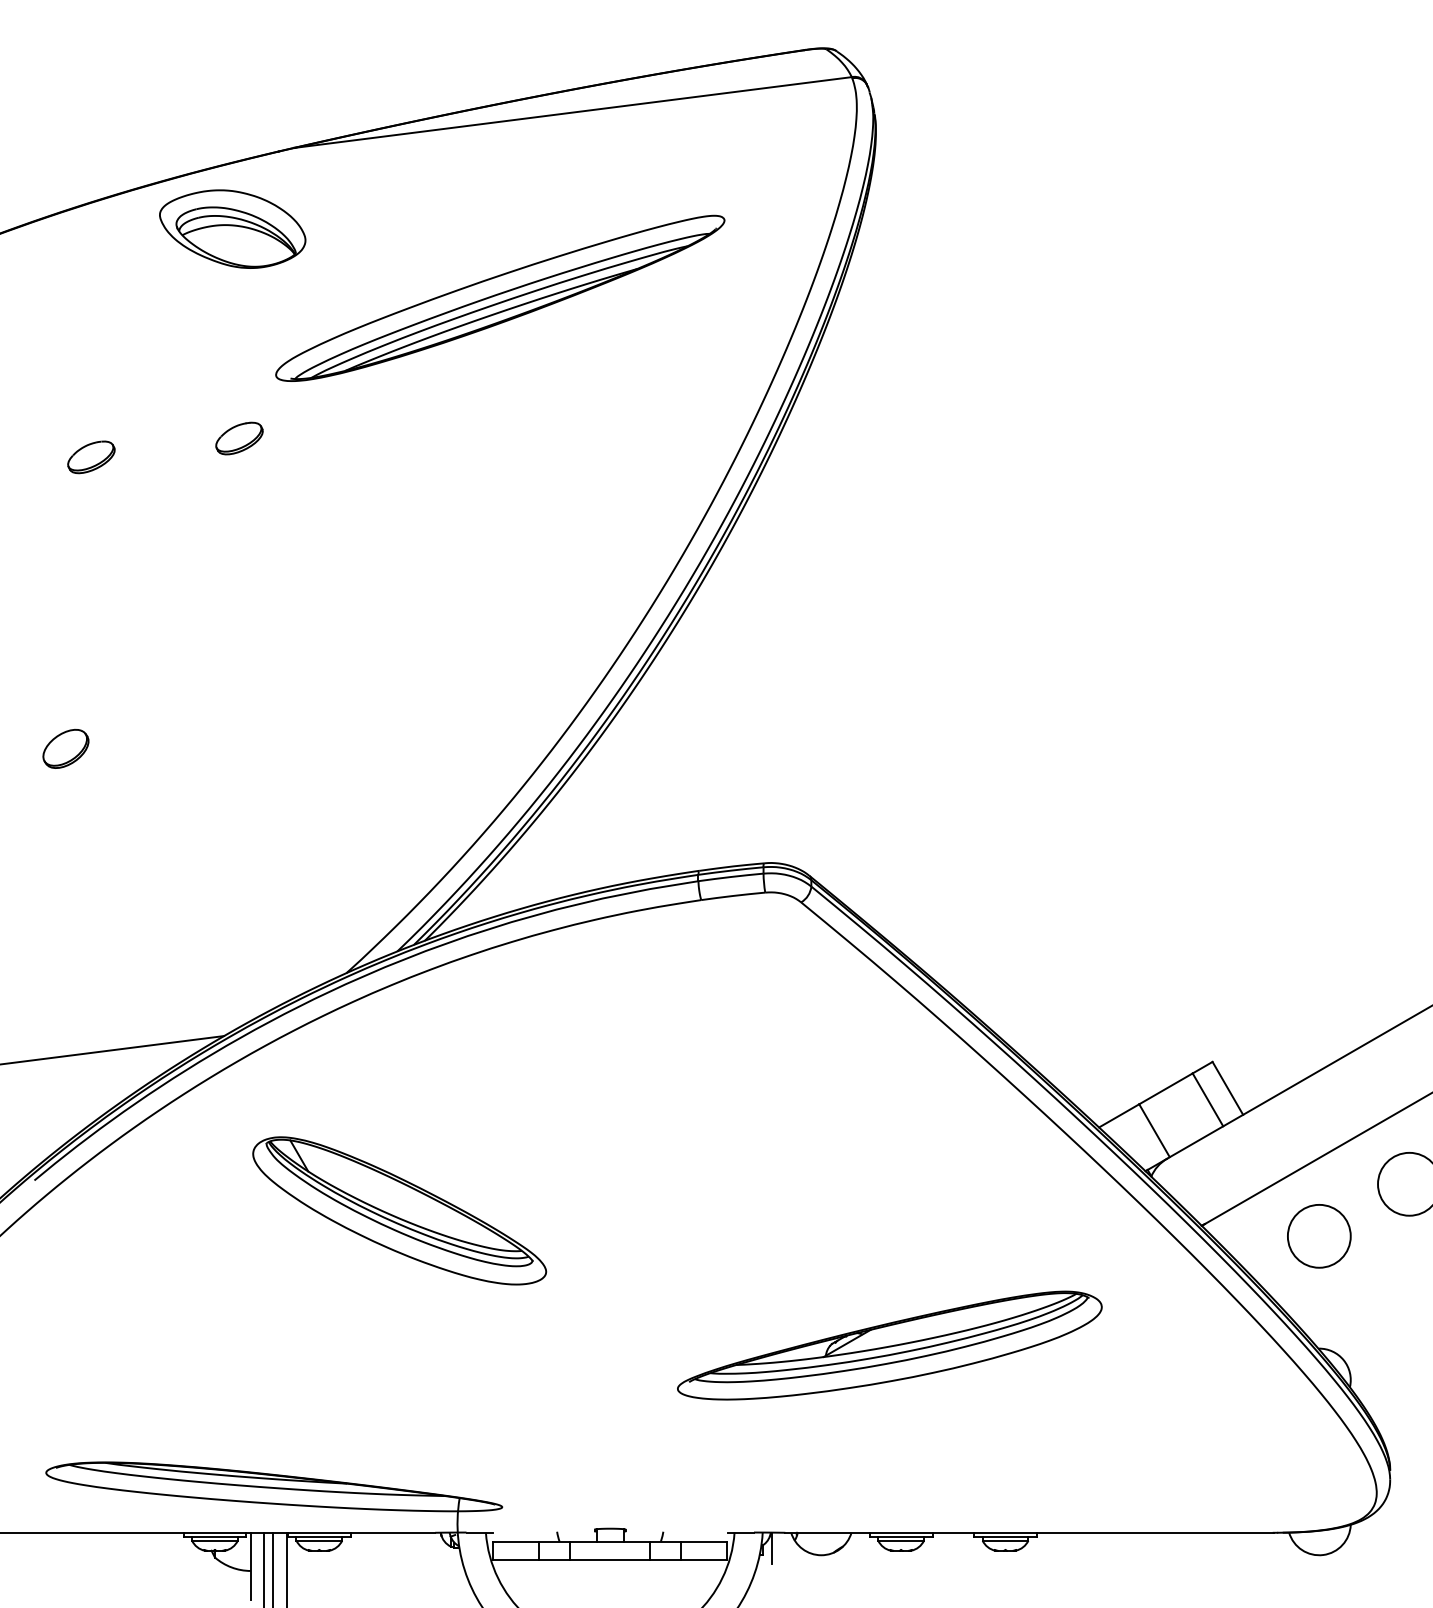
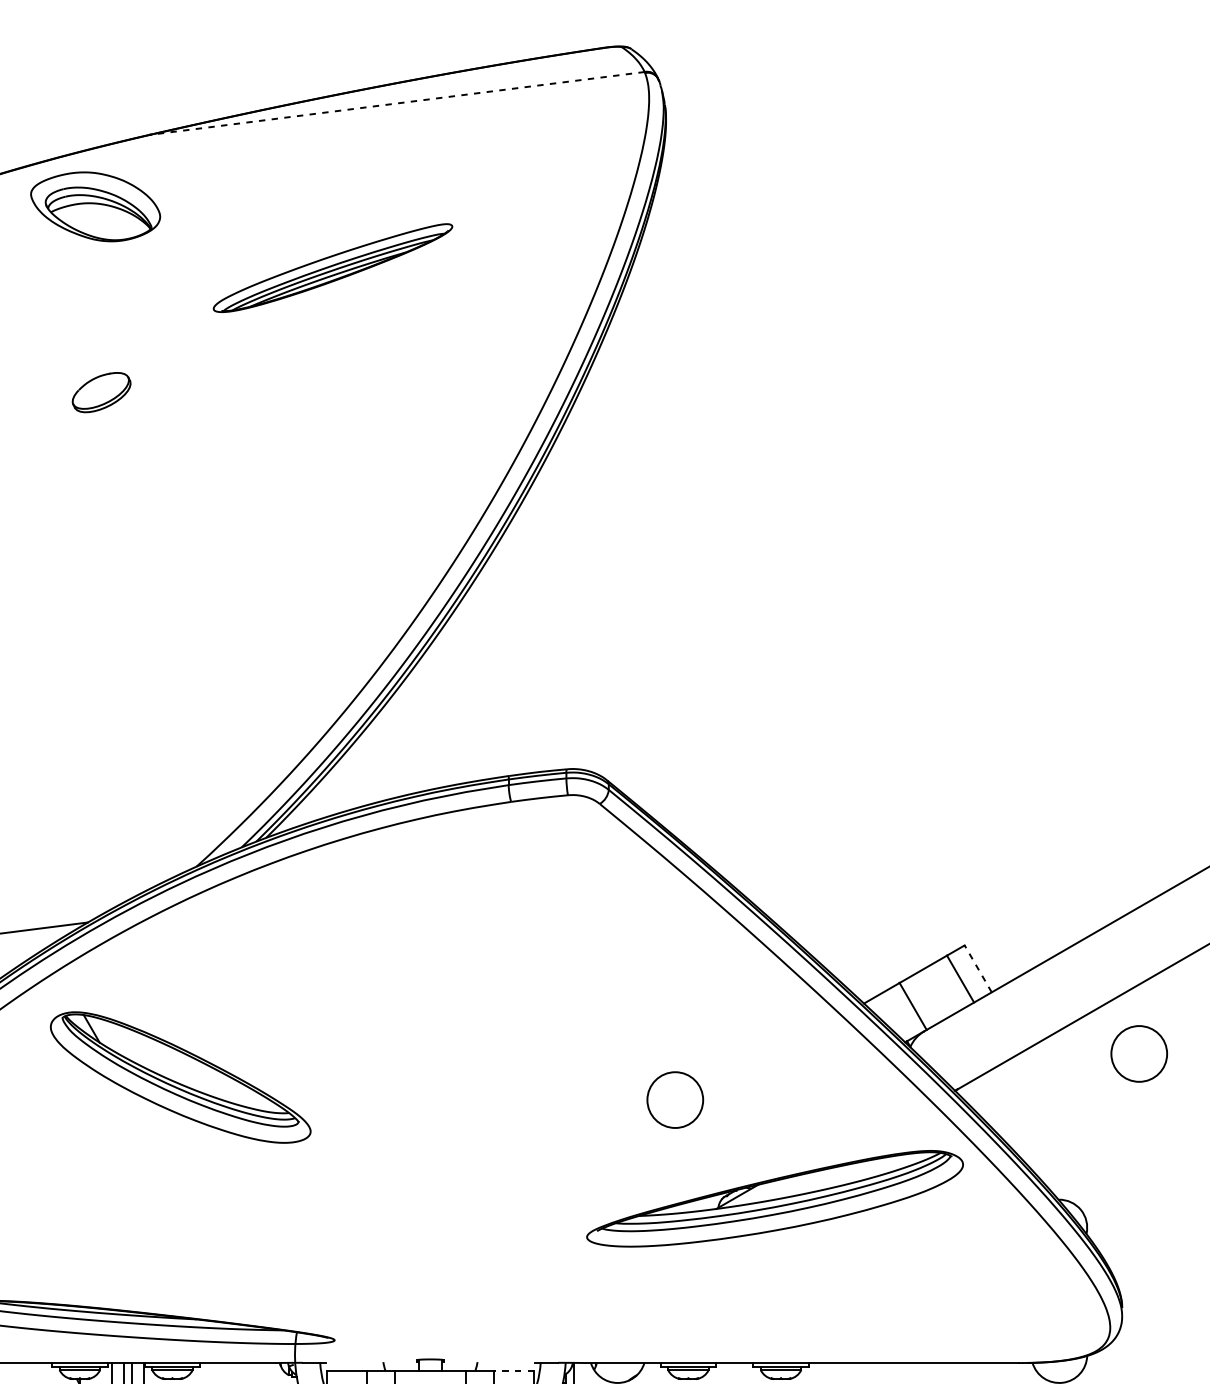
line: (573, 112) -> (397, 103), solid -> dashed
part: (500, 297) -> (333, 267), size x0.6
part: (239, 438) -> (101, 392), size x1.4
line: (1227, 1088) -> (977, 968), solid -> dashed
part: (399, 1210) -> (180, 1077), moved
circle: (1319, 1236) -> (675, 1100), moved
part: (889, 1345) -> (774, 1198), moved
line: (704, 1541) -> (514, 1370), solid -> dashed

